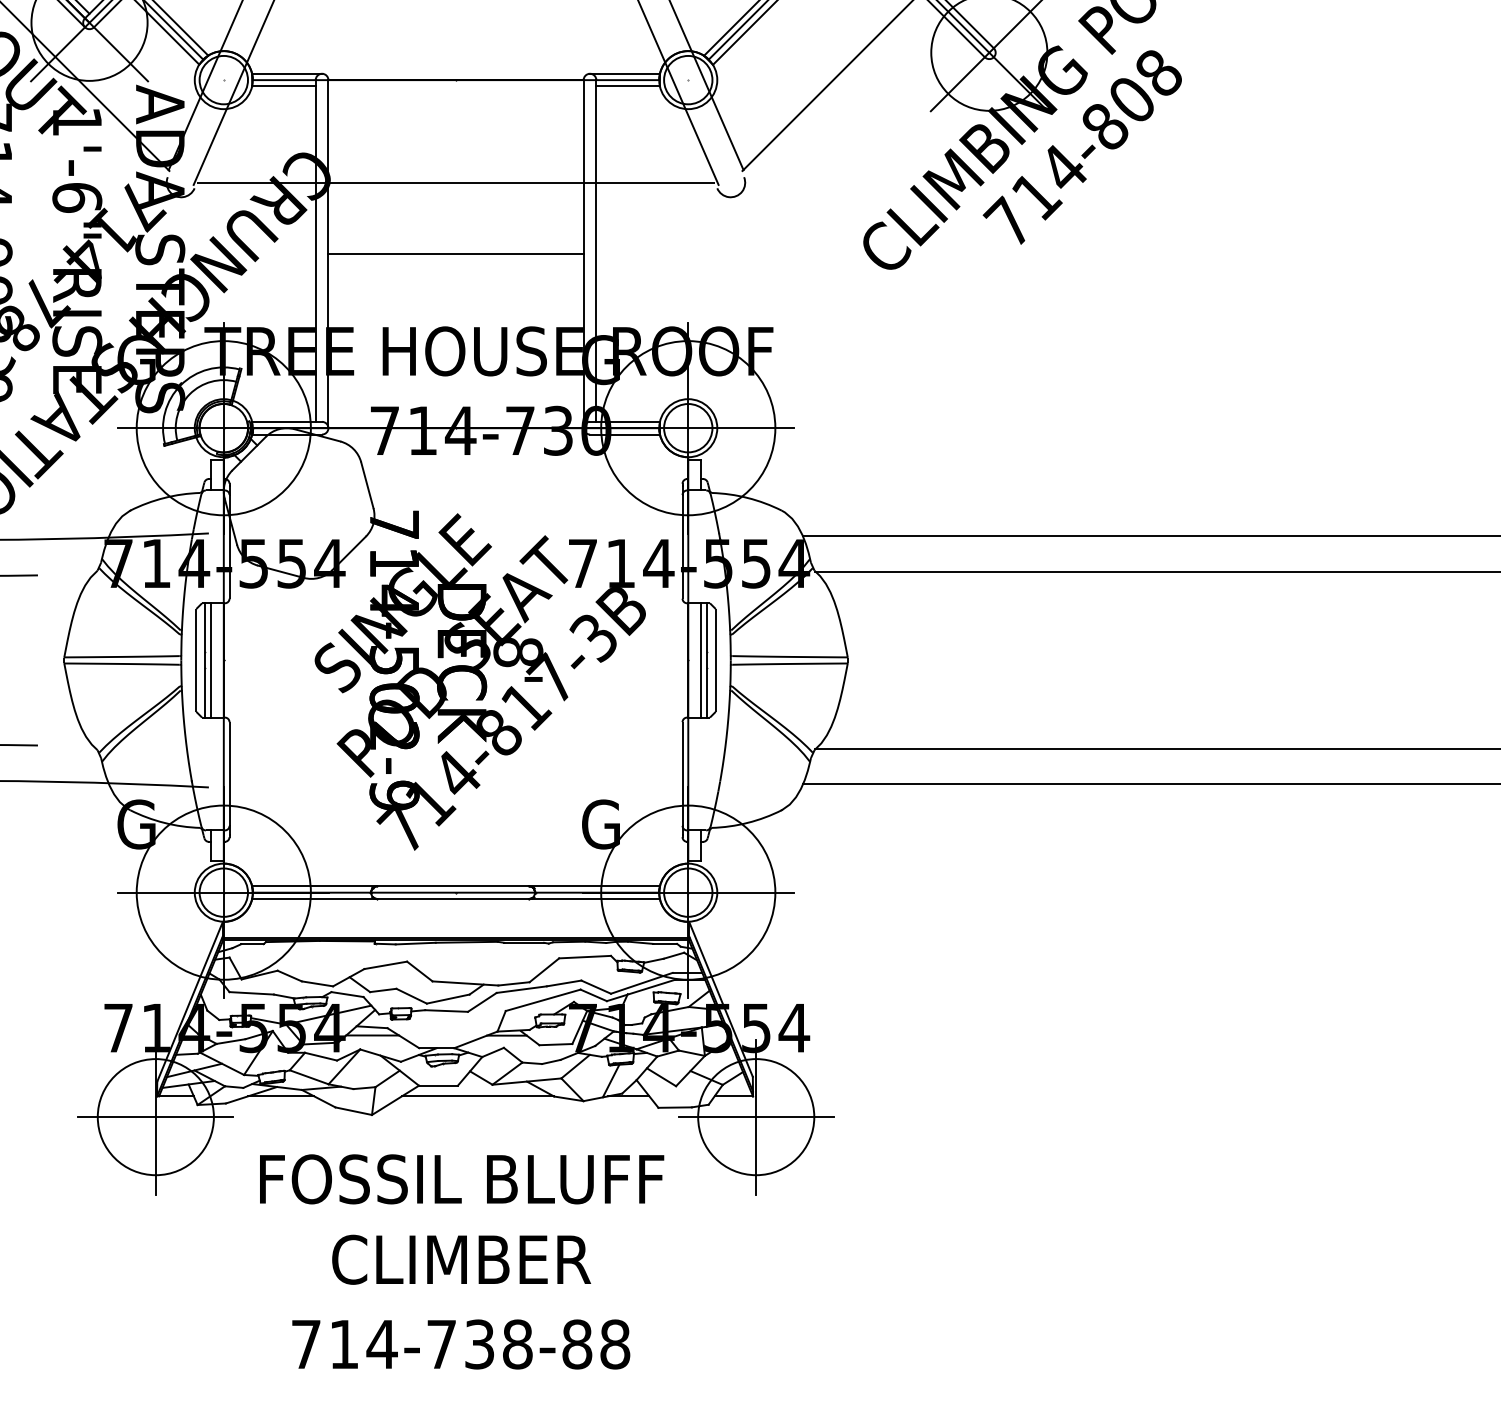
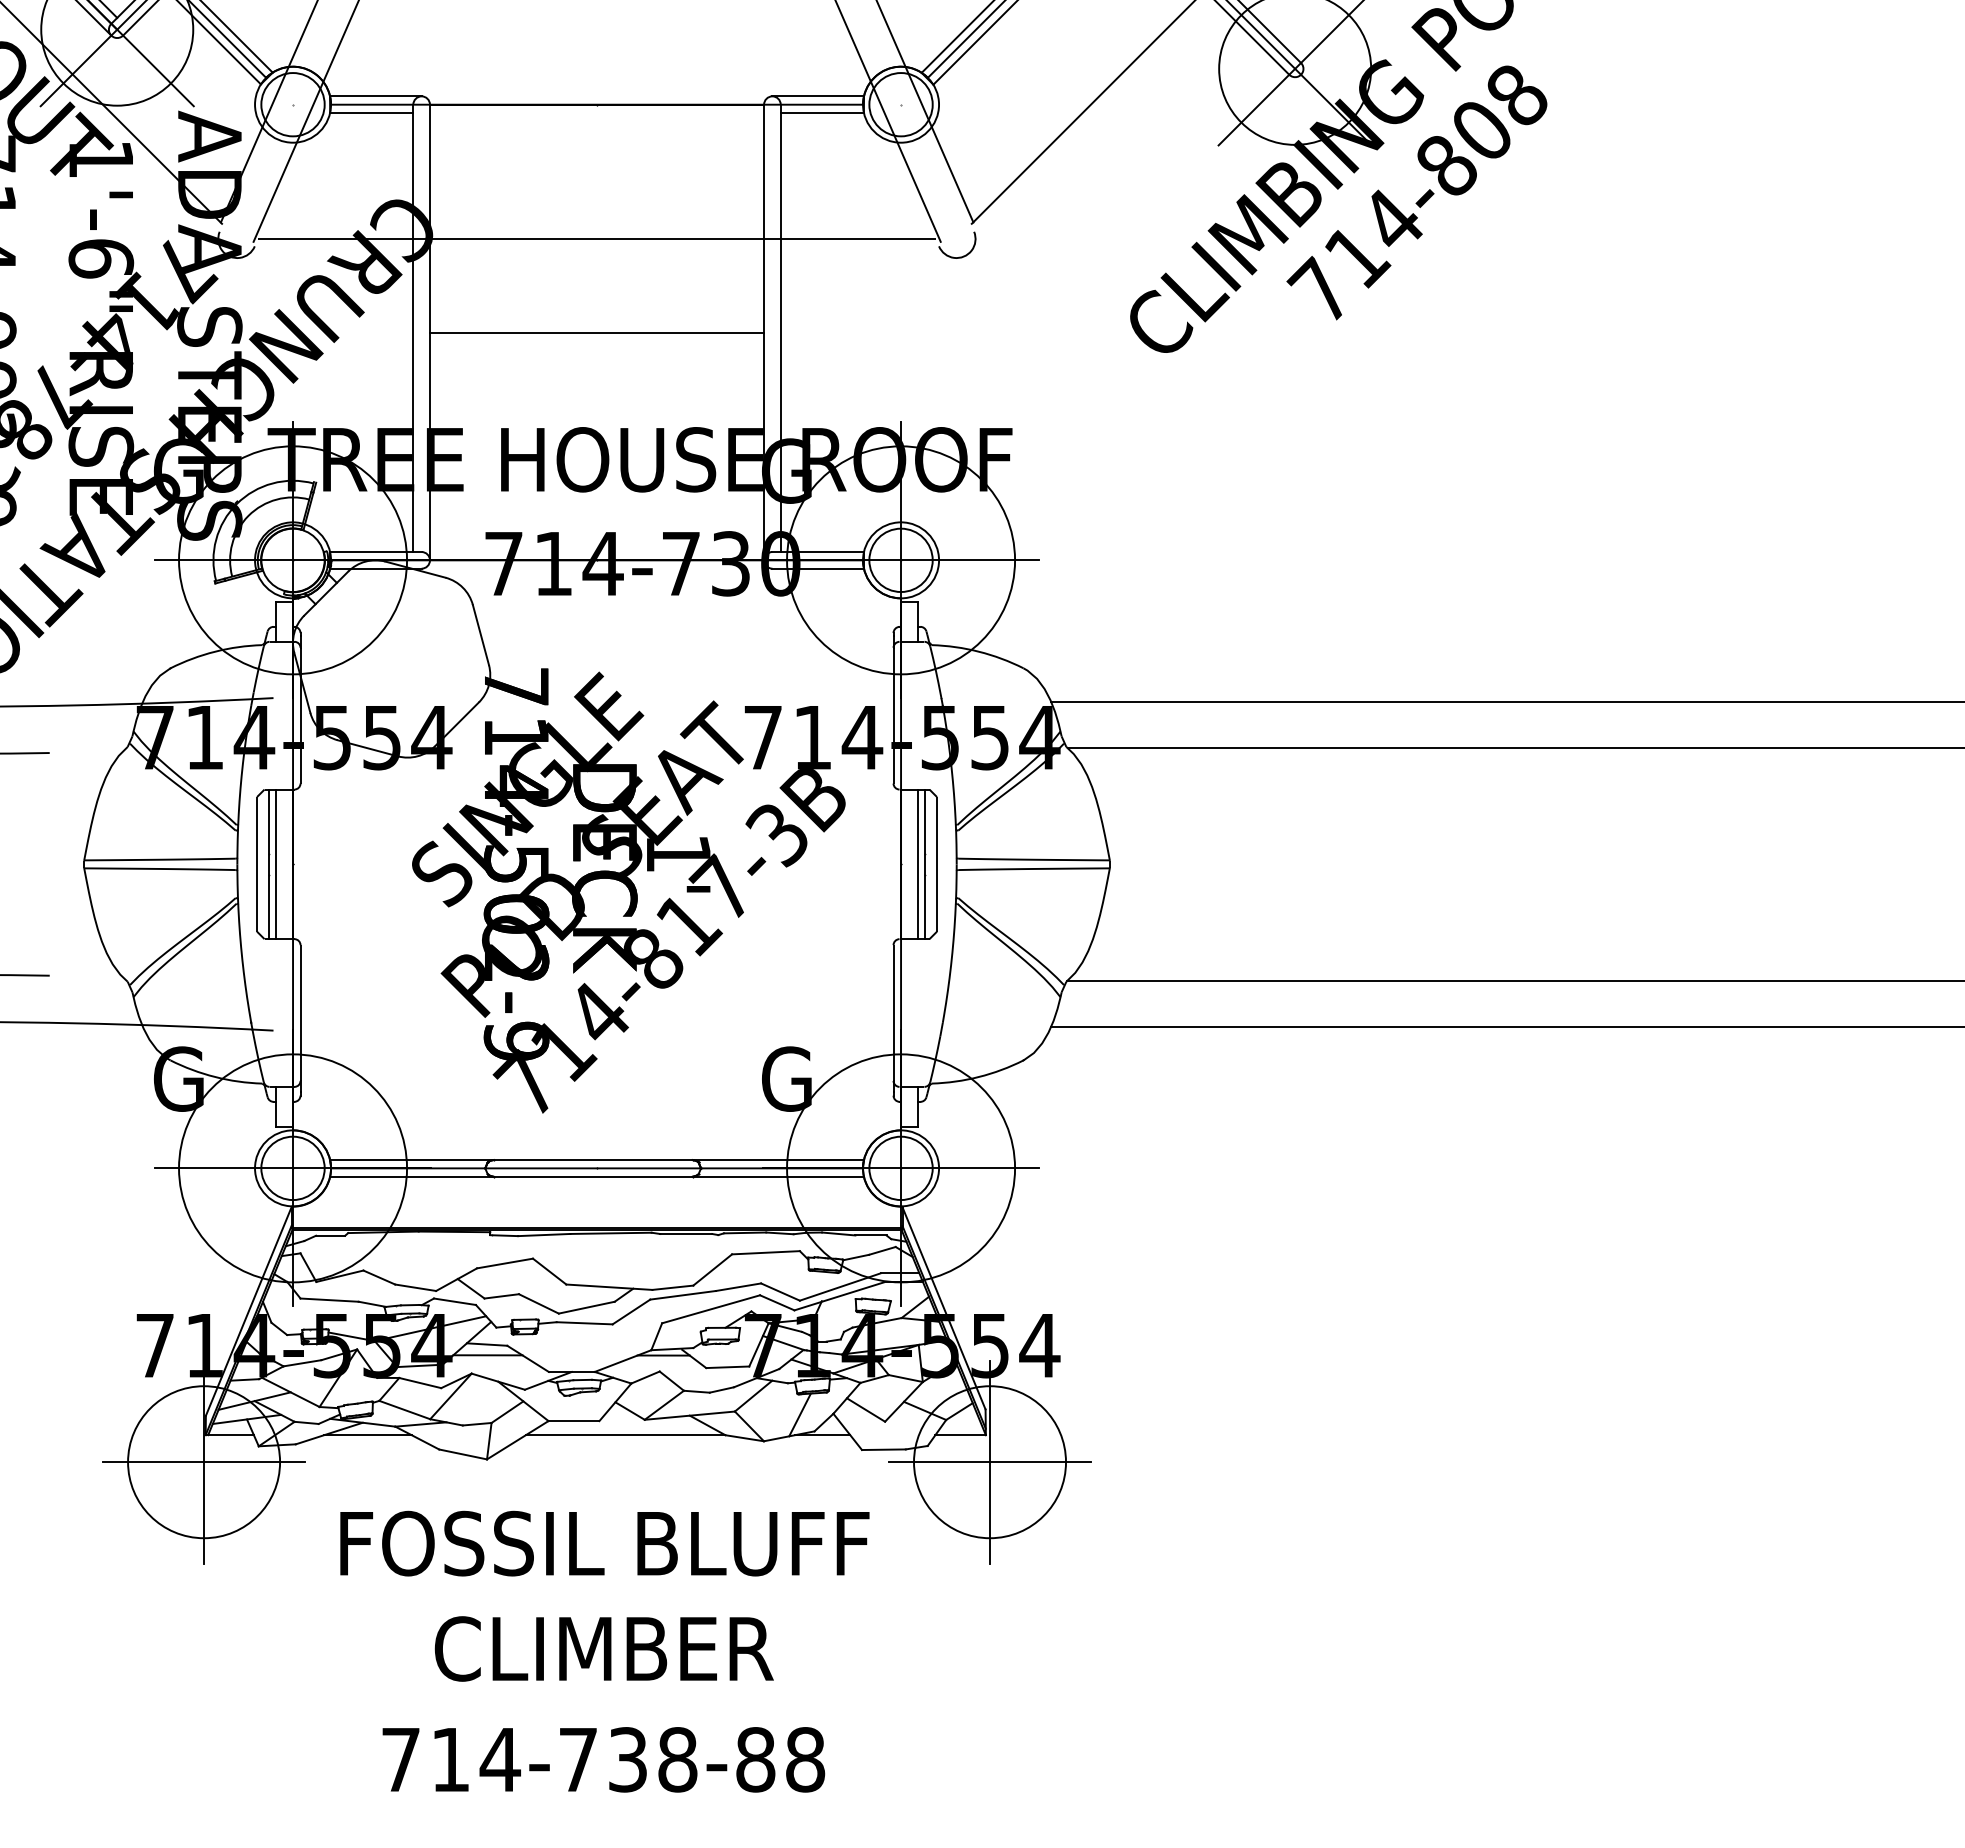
text: (518, 652) -> (678, 853), 8' -> 1'

